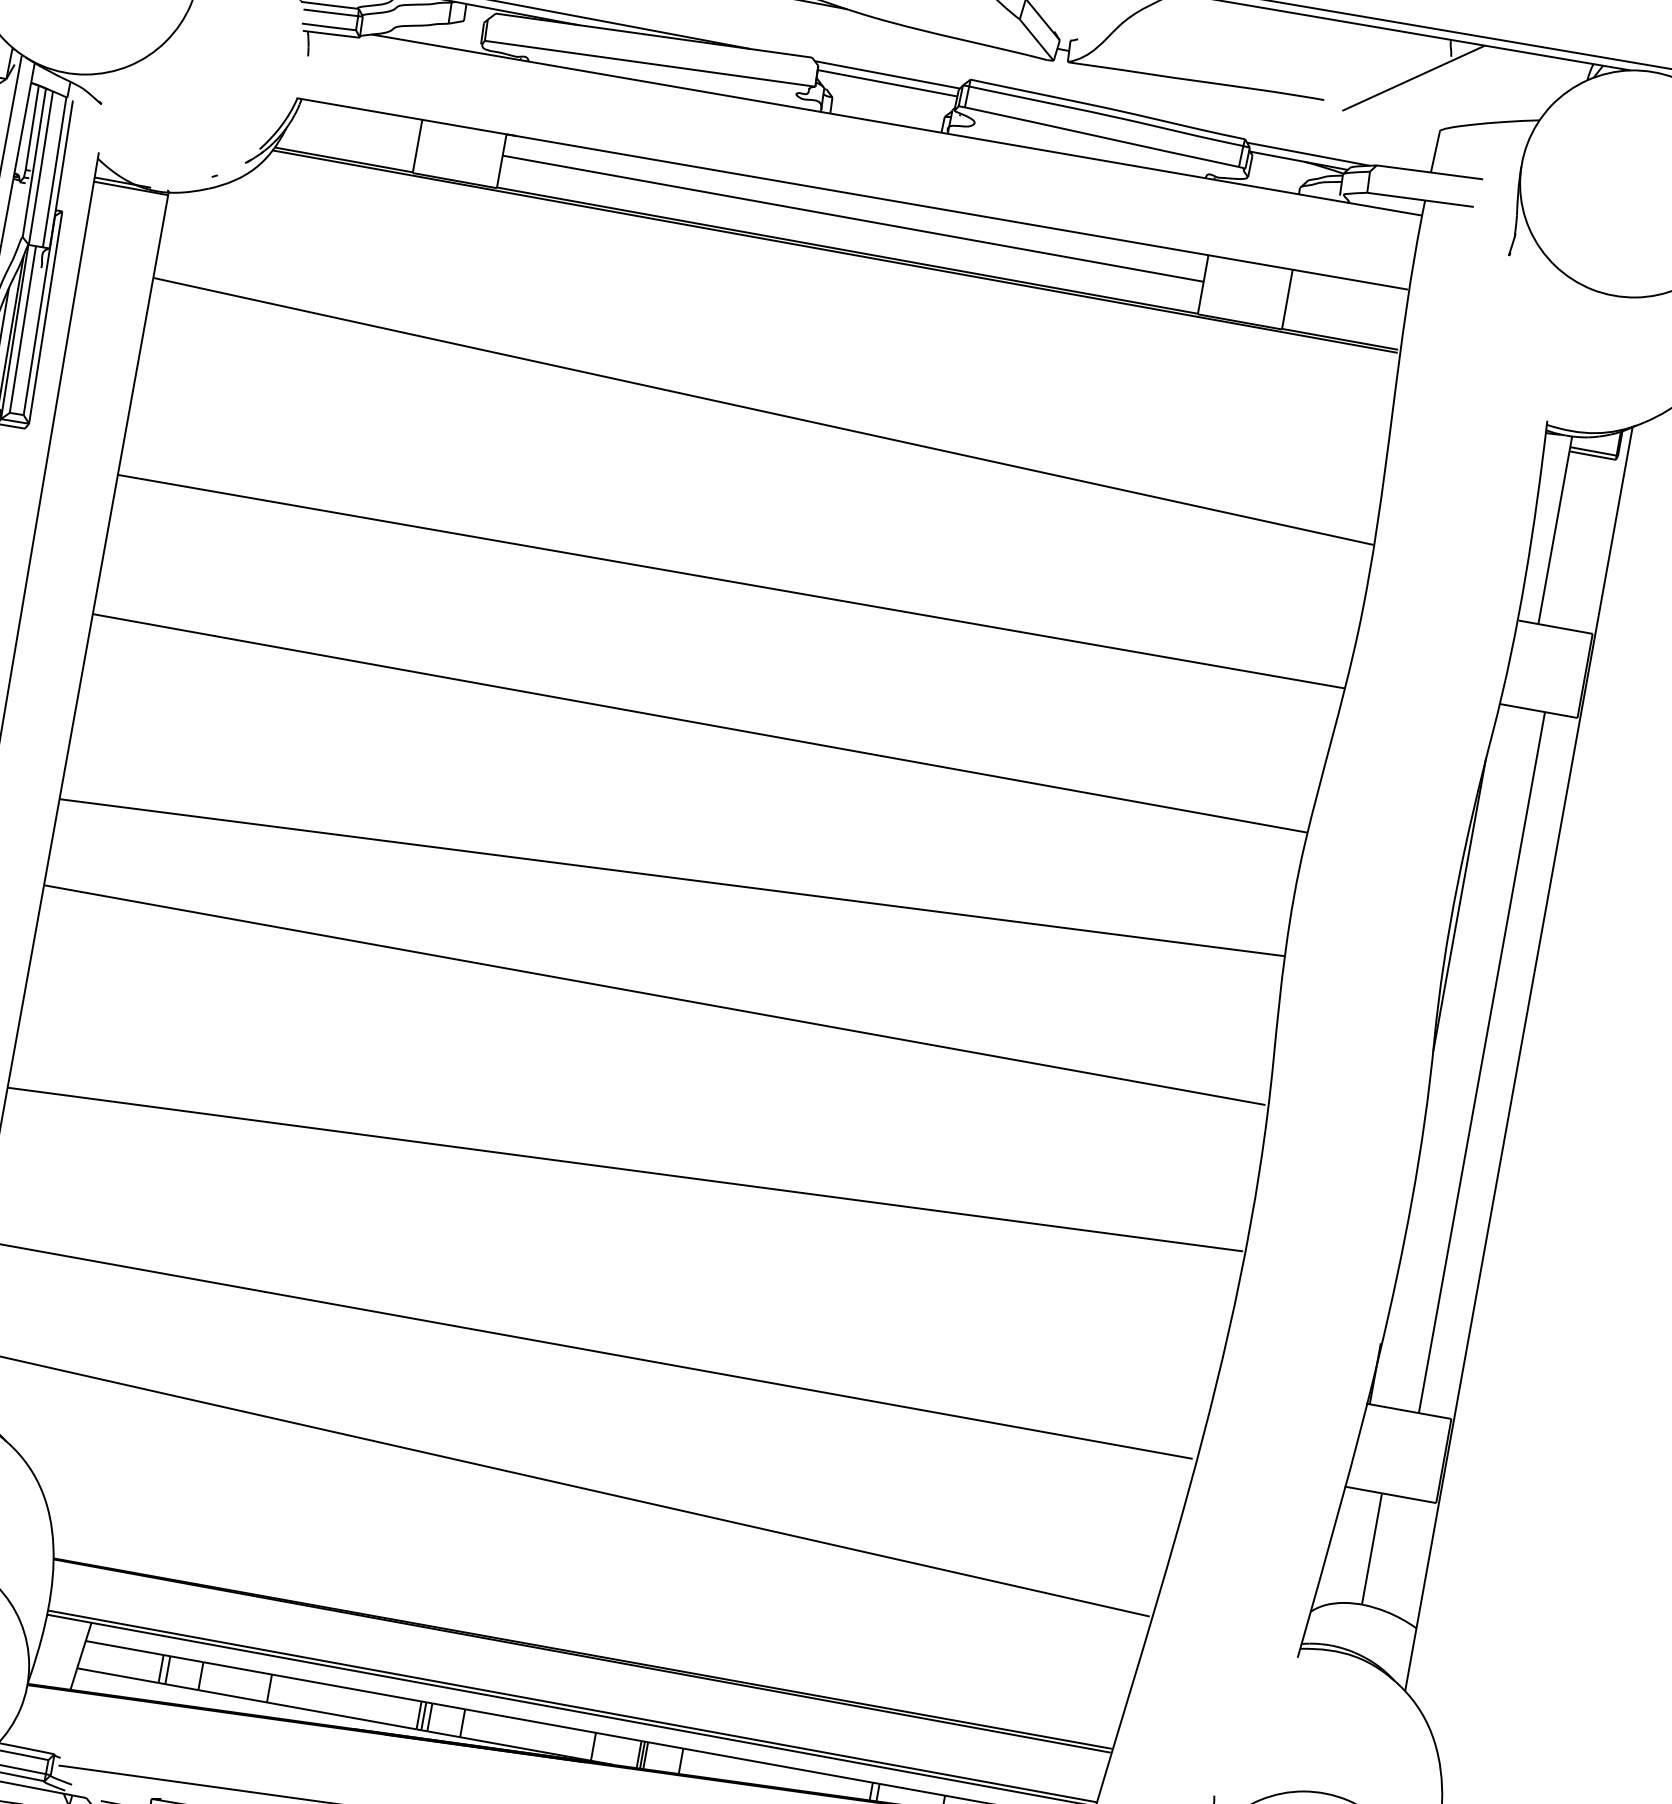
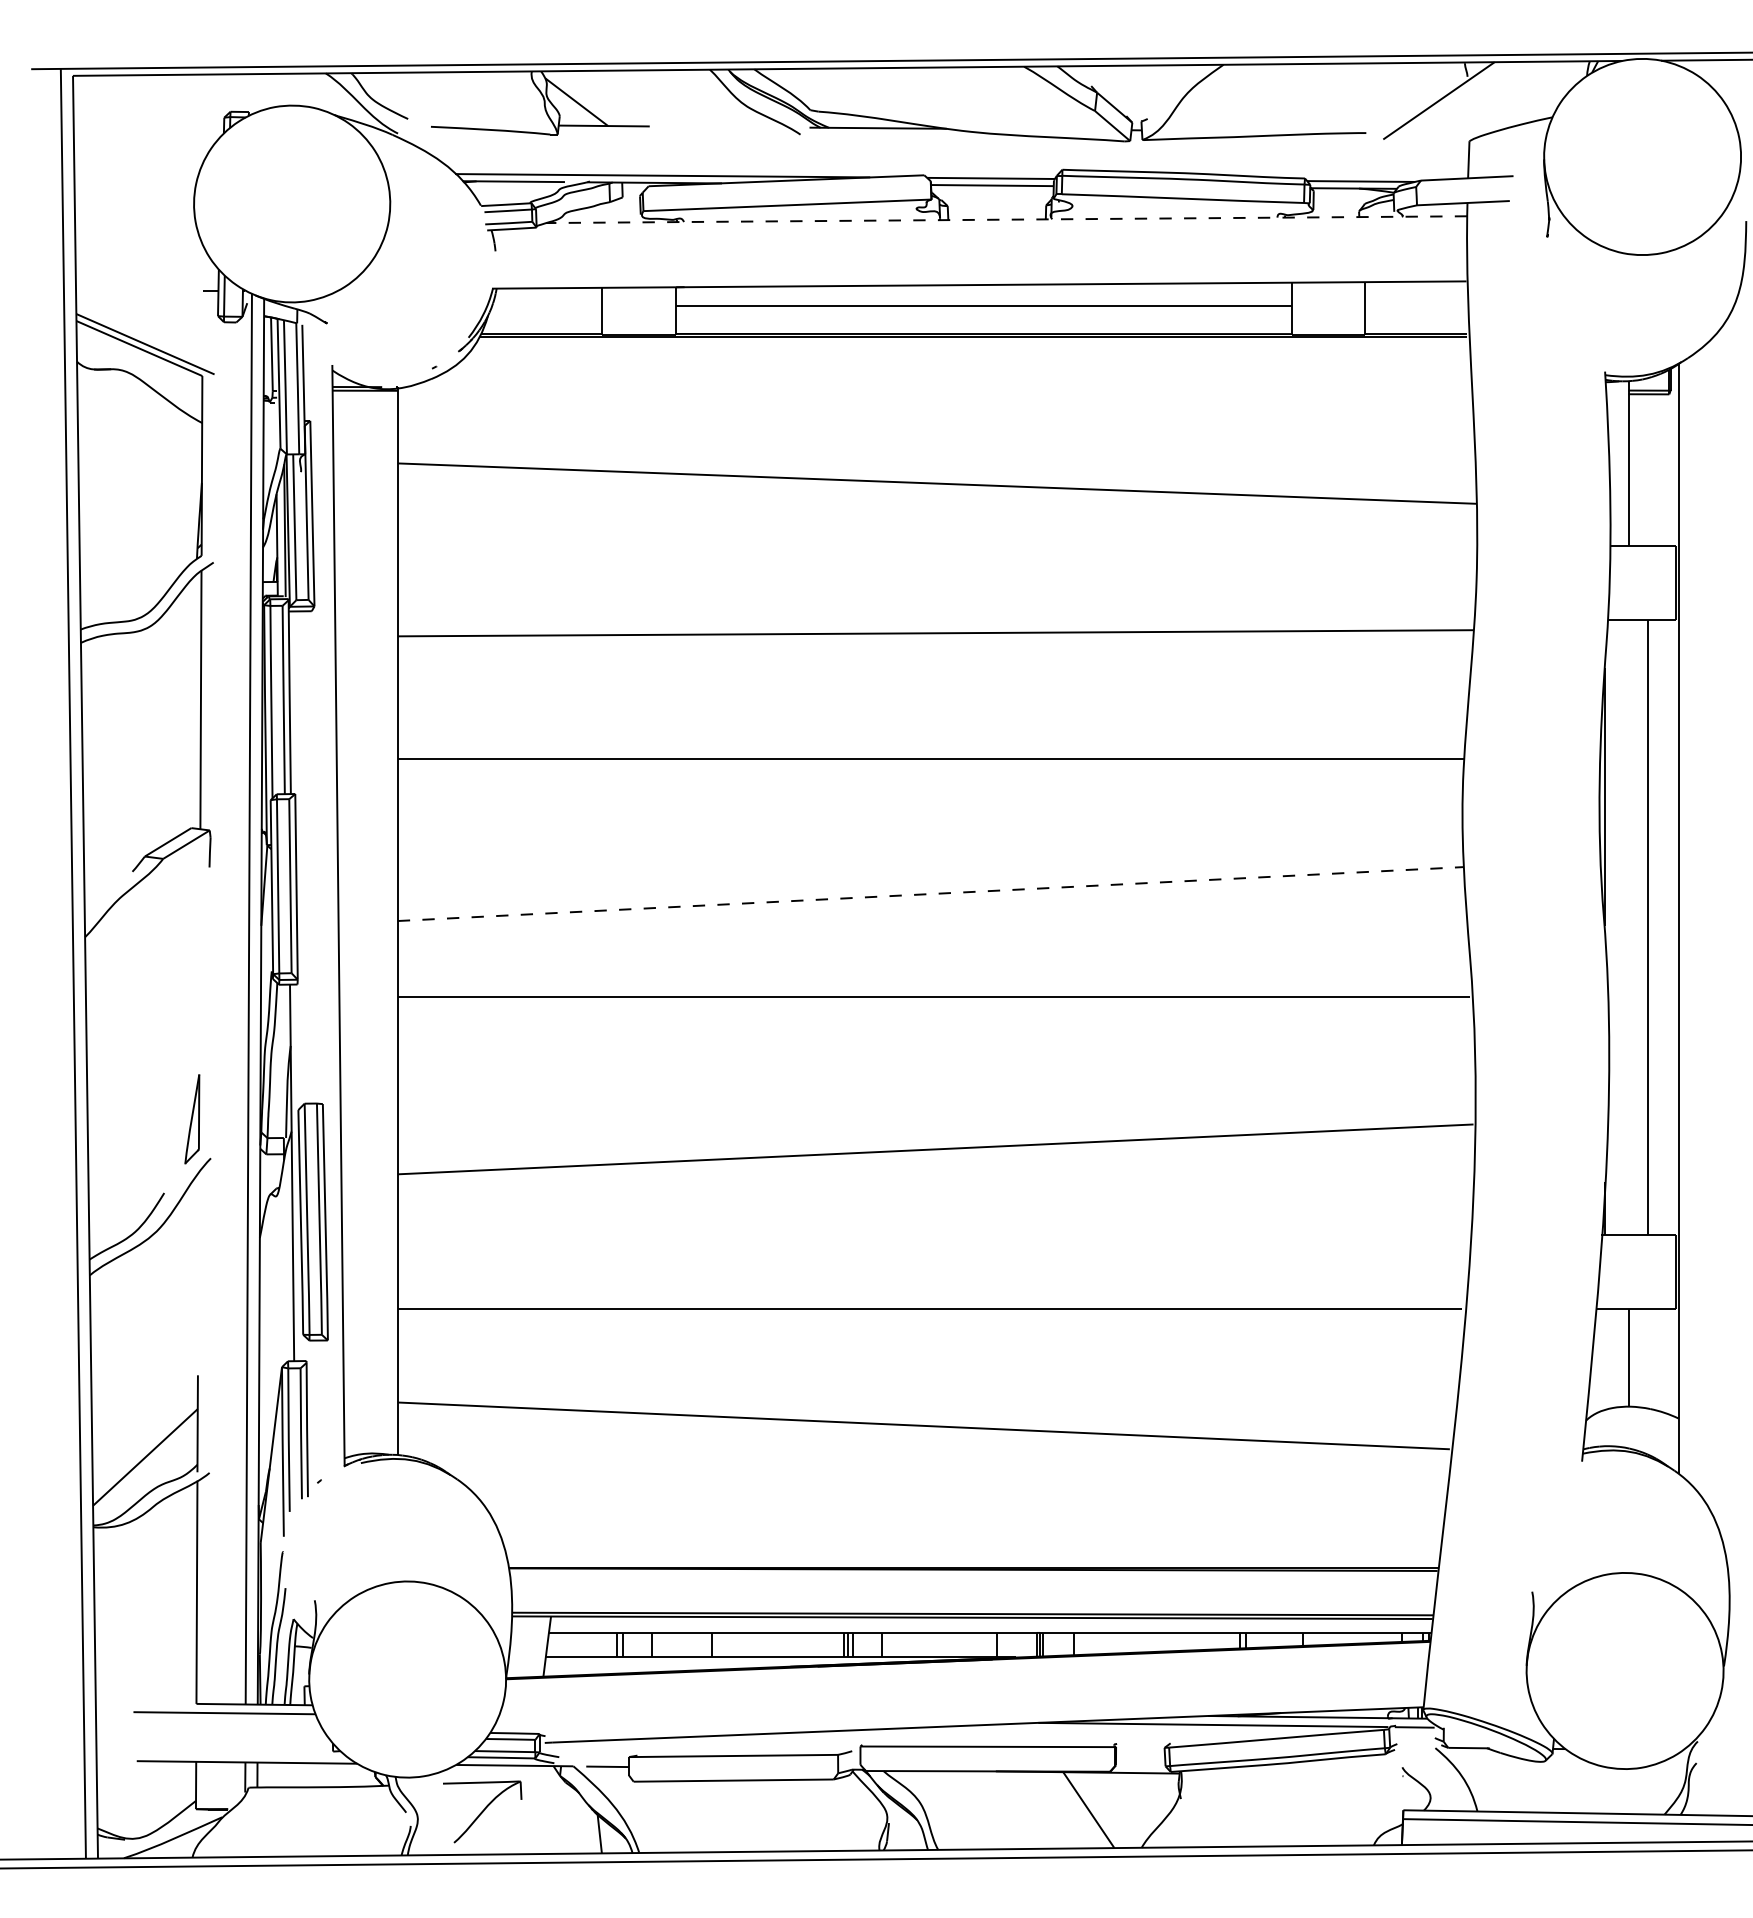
line: (896, 124) -> (1006, 219), solid -> dashed
line: (671, 878) -> (930, 894), solid -> dashed

